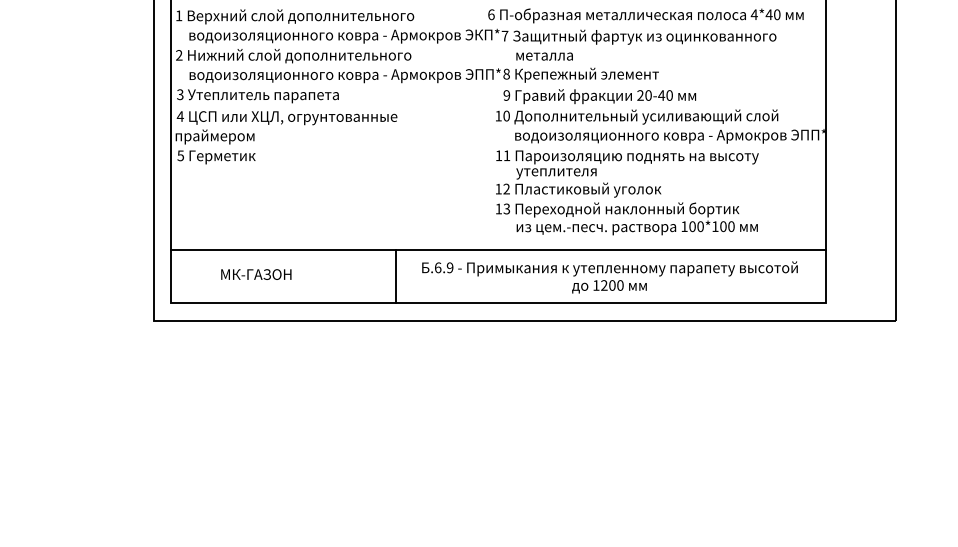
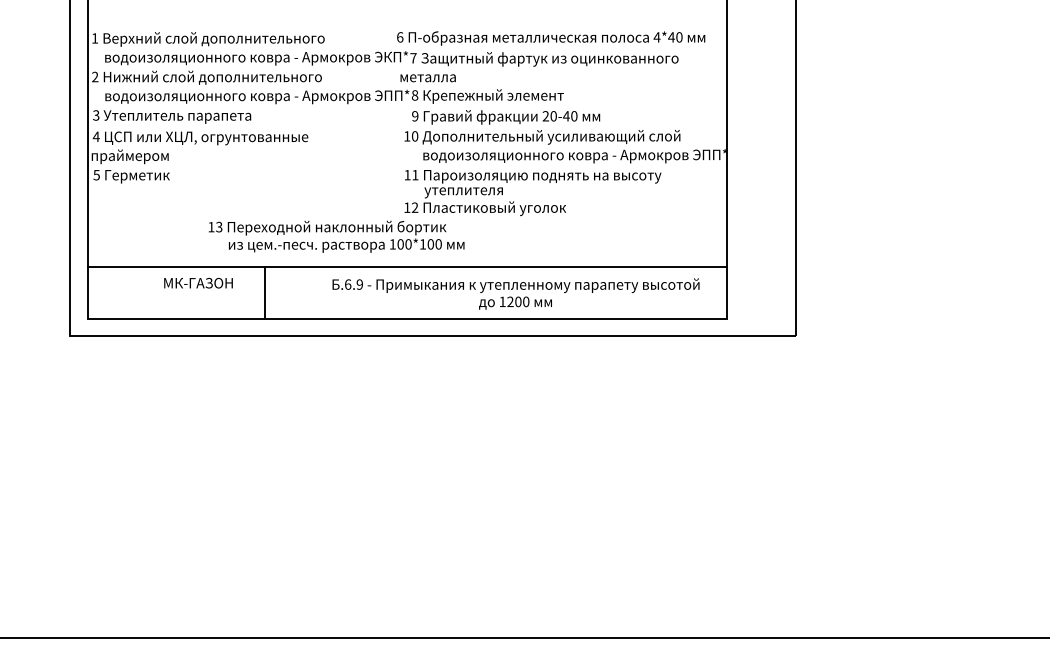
text: (543, 56) -> (427, 78), moved
text: (626, 218) -> (336, 236), moved
text: (256, 274) -> (198, 283), moved
line: (395, 276) -> (264, 293), moved

